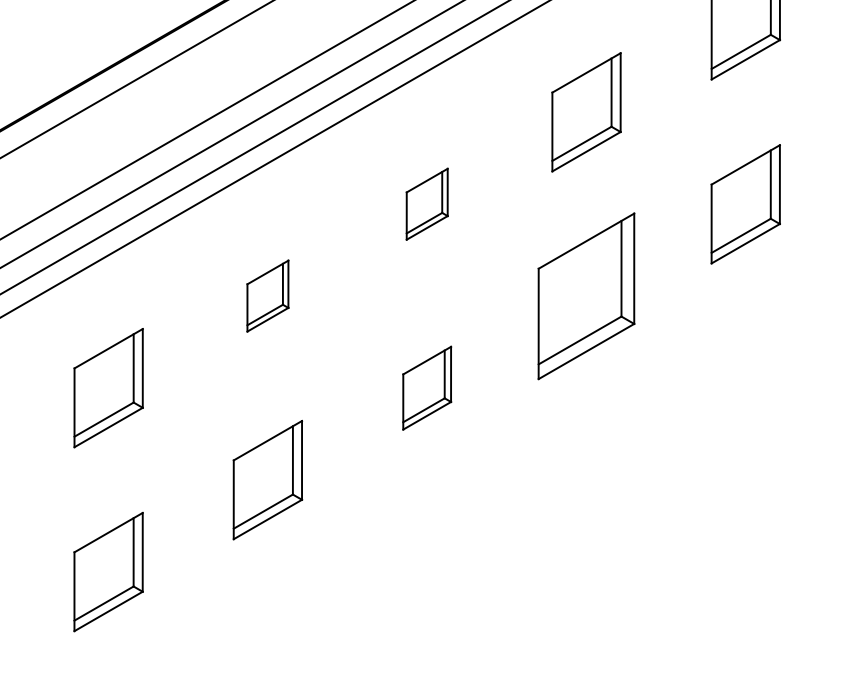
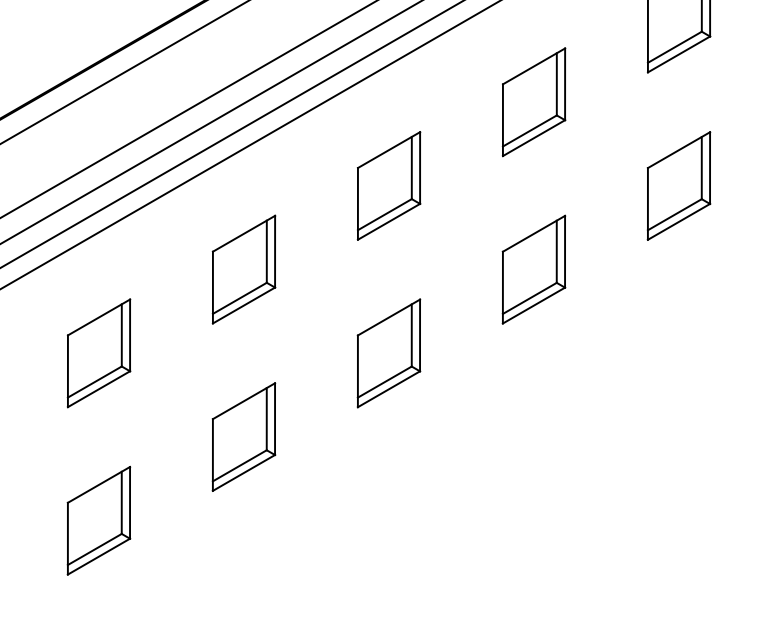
part: (426, 203) -> (388, 185), size x1.67
part: (267, 296) -> (243, 269), size x1.67
part: (585, 296) -> (533, 269), size x0.71
part: (426, 388) -> (388, 353), size x1.43

